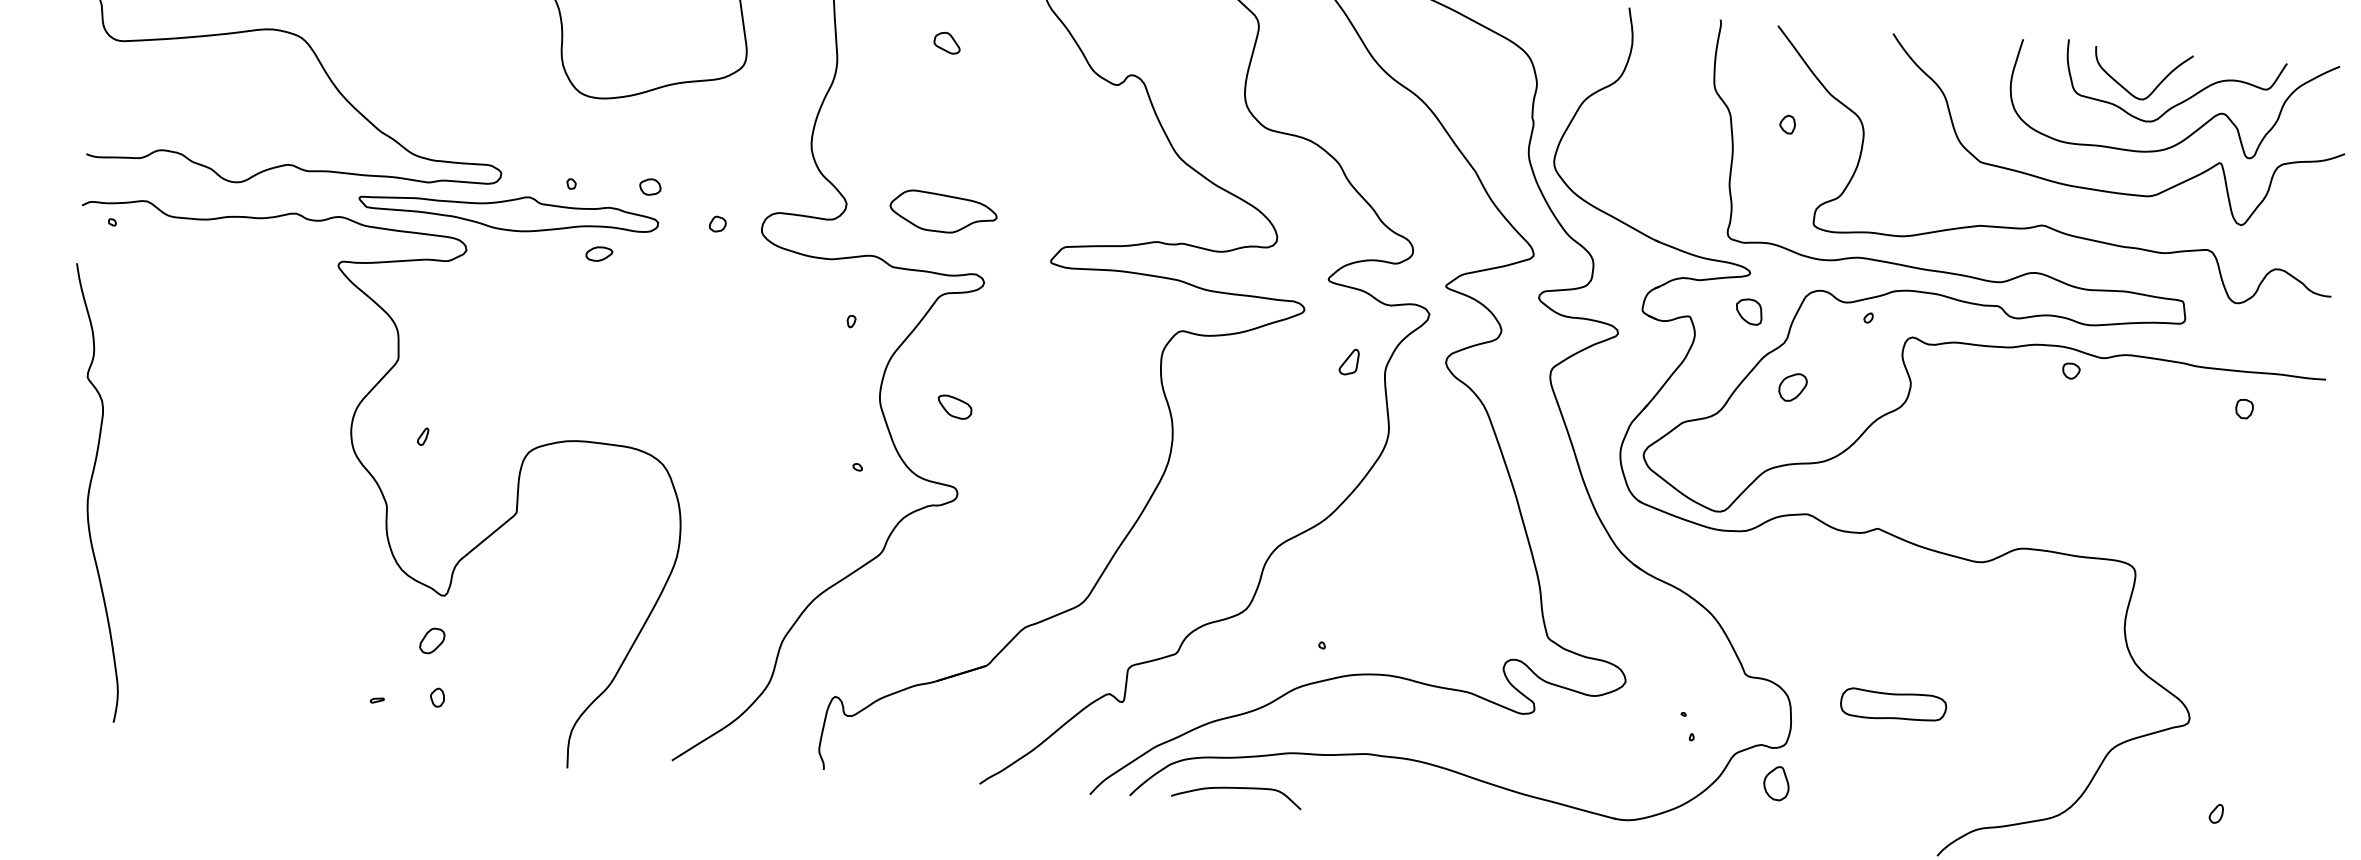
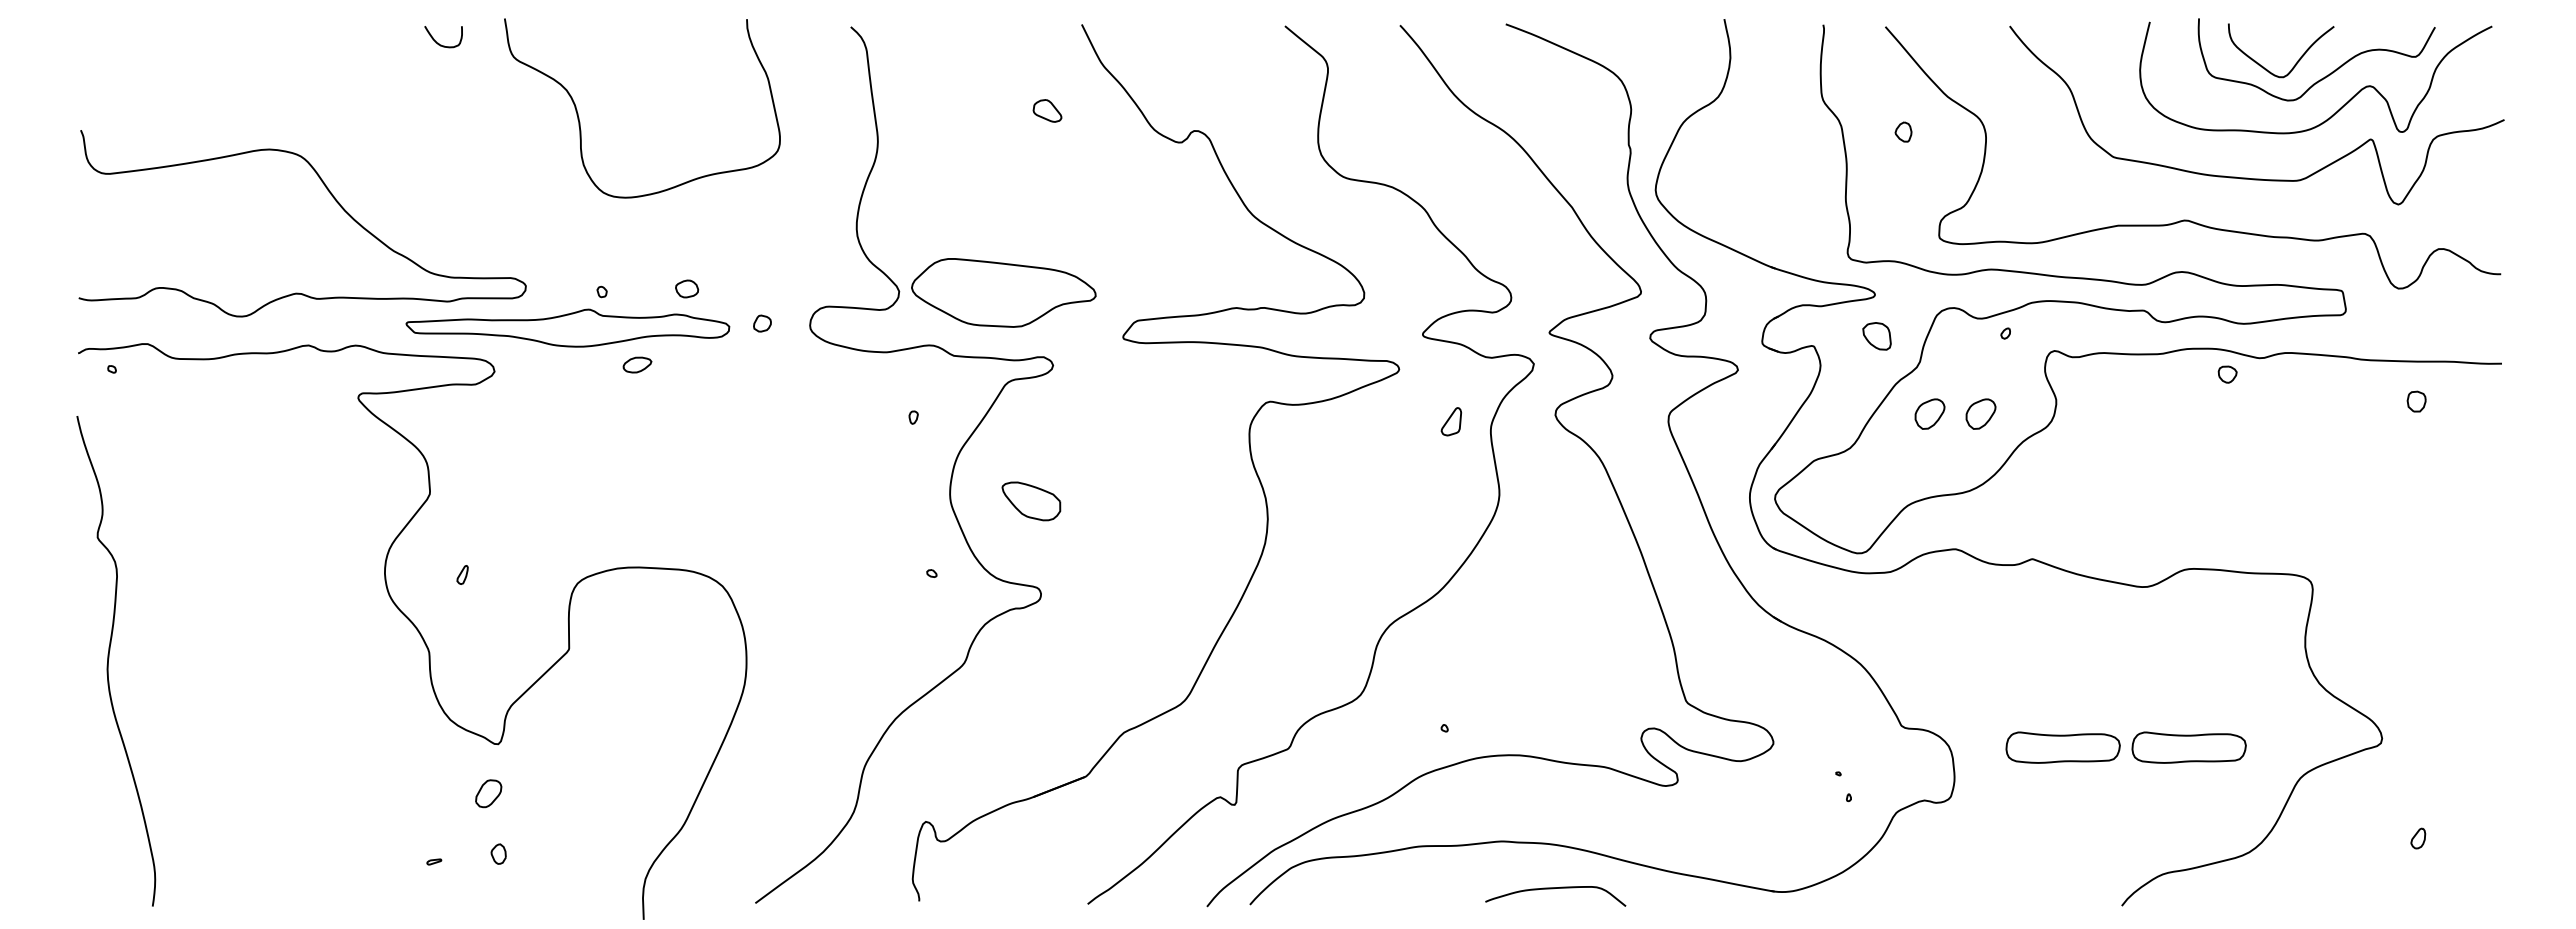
part: (947, 42) -> (1047, 110), moved
part: (508, 212) -> (567, 327), moved
part: (943, 212) -> (1003, 293), size x1.6
part: (1839, 390) -> (1980, 413), added
part: (954, 407) -> (1031, 501), size x1.6
part: (2009, 713) -> (2188, 747), added
part: (1776, 783) -> (1943, 840), removed
curve: (1235, 789) -> (1553, 889), moved

